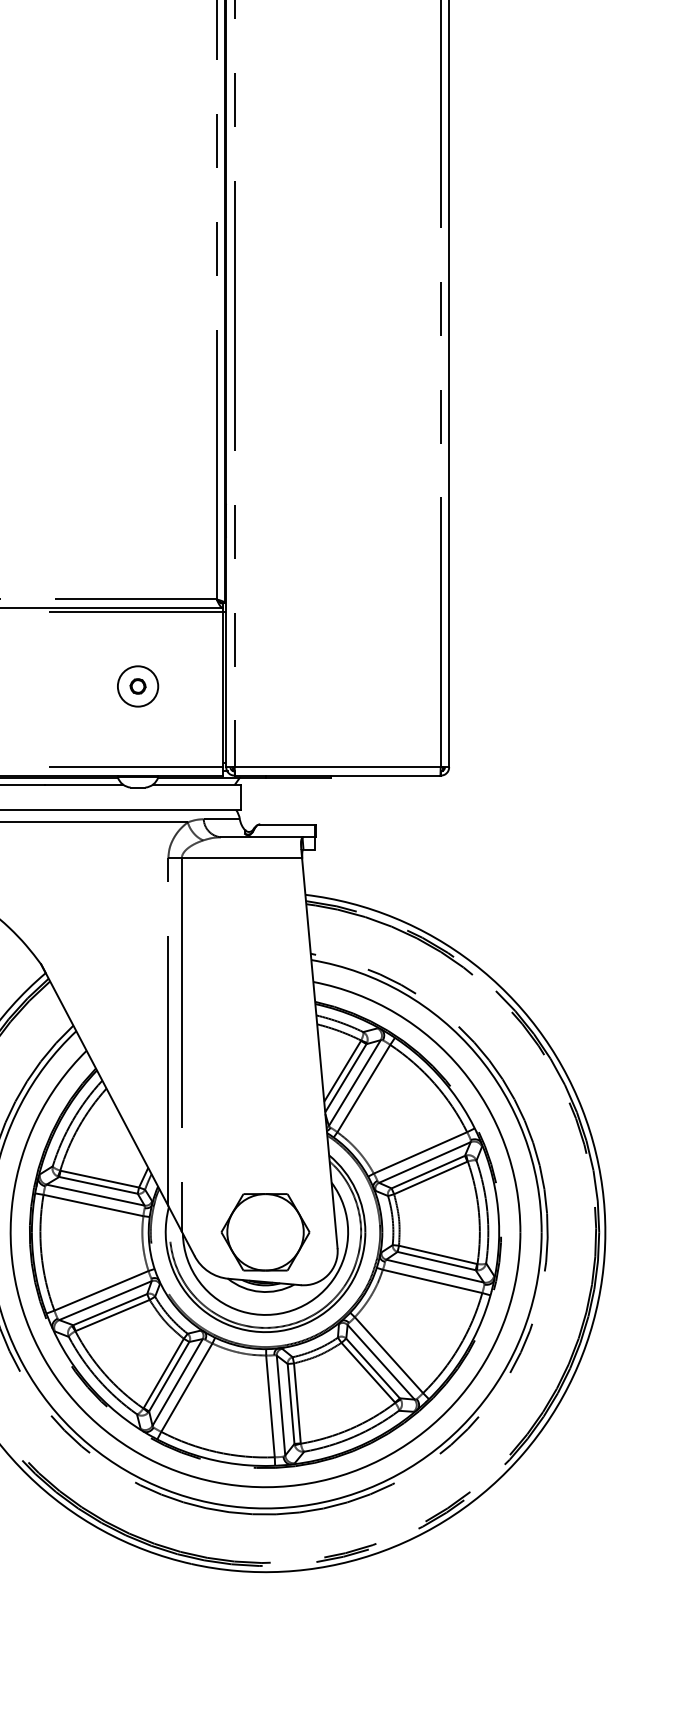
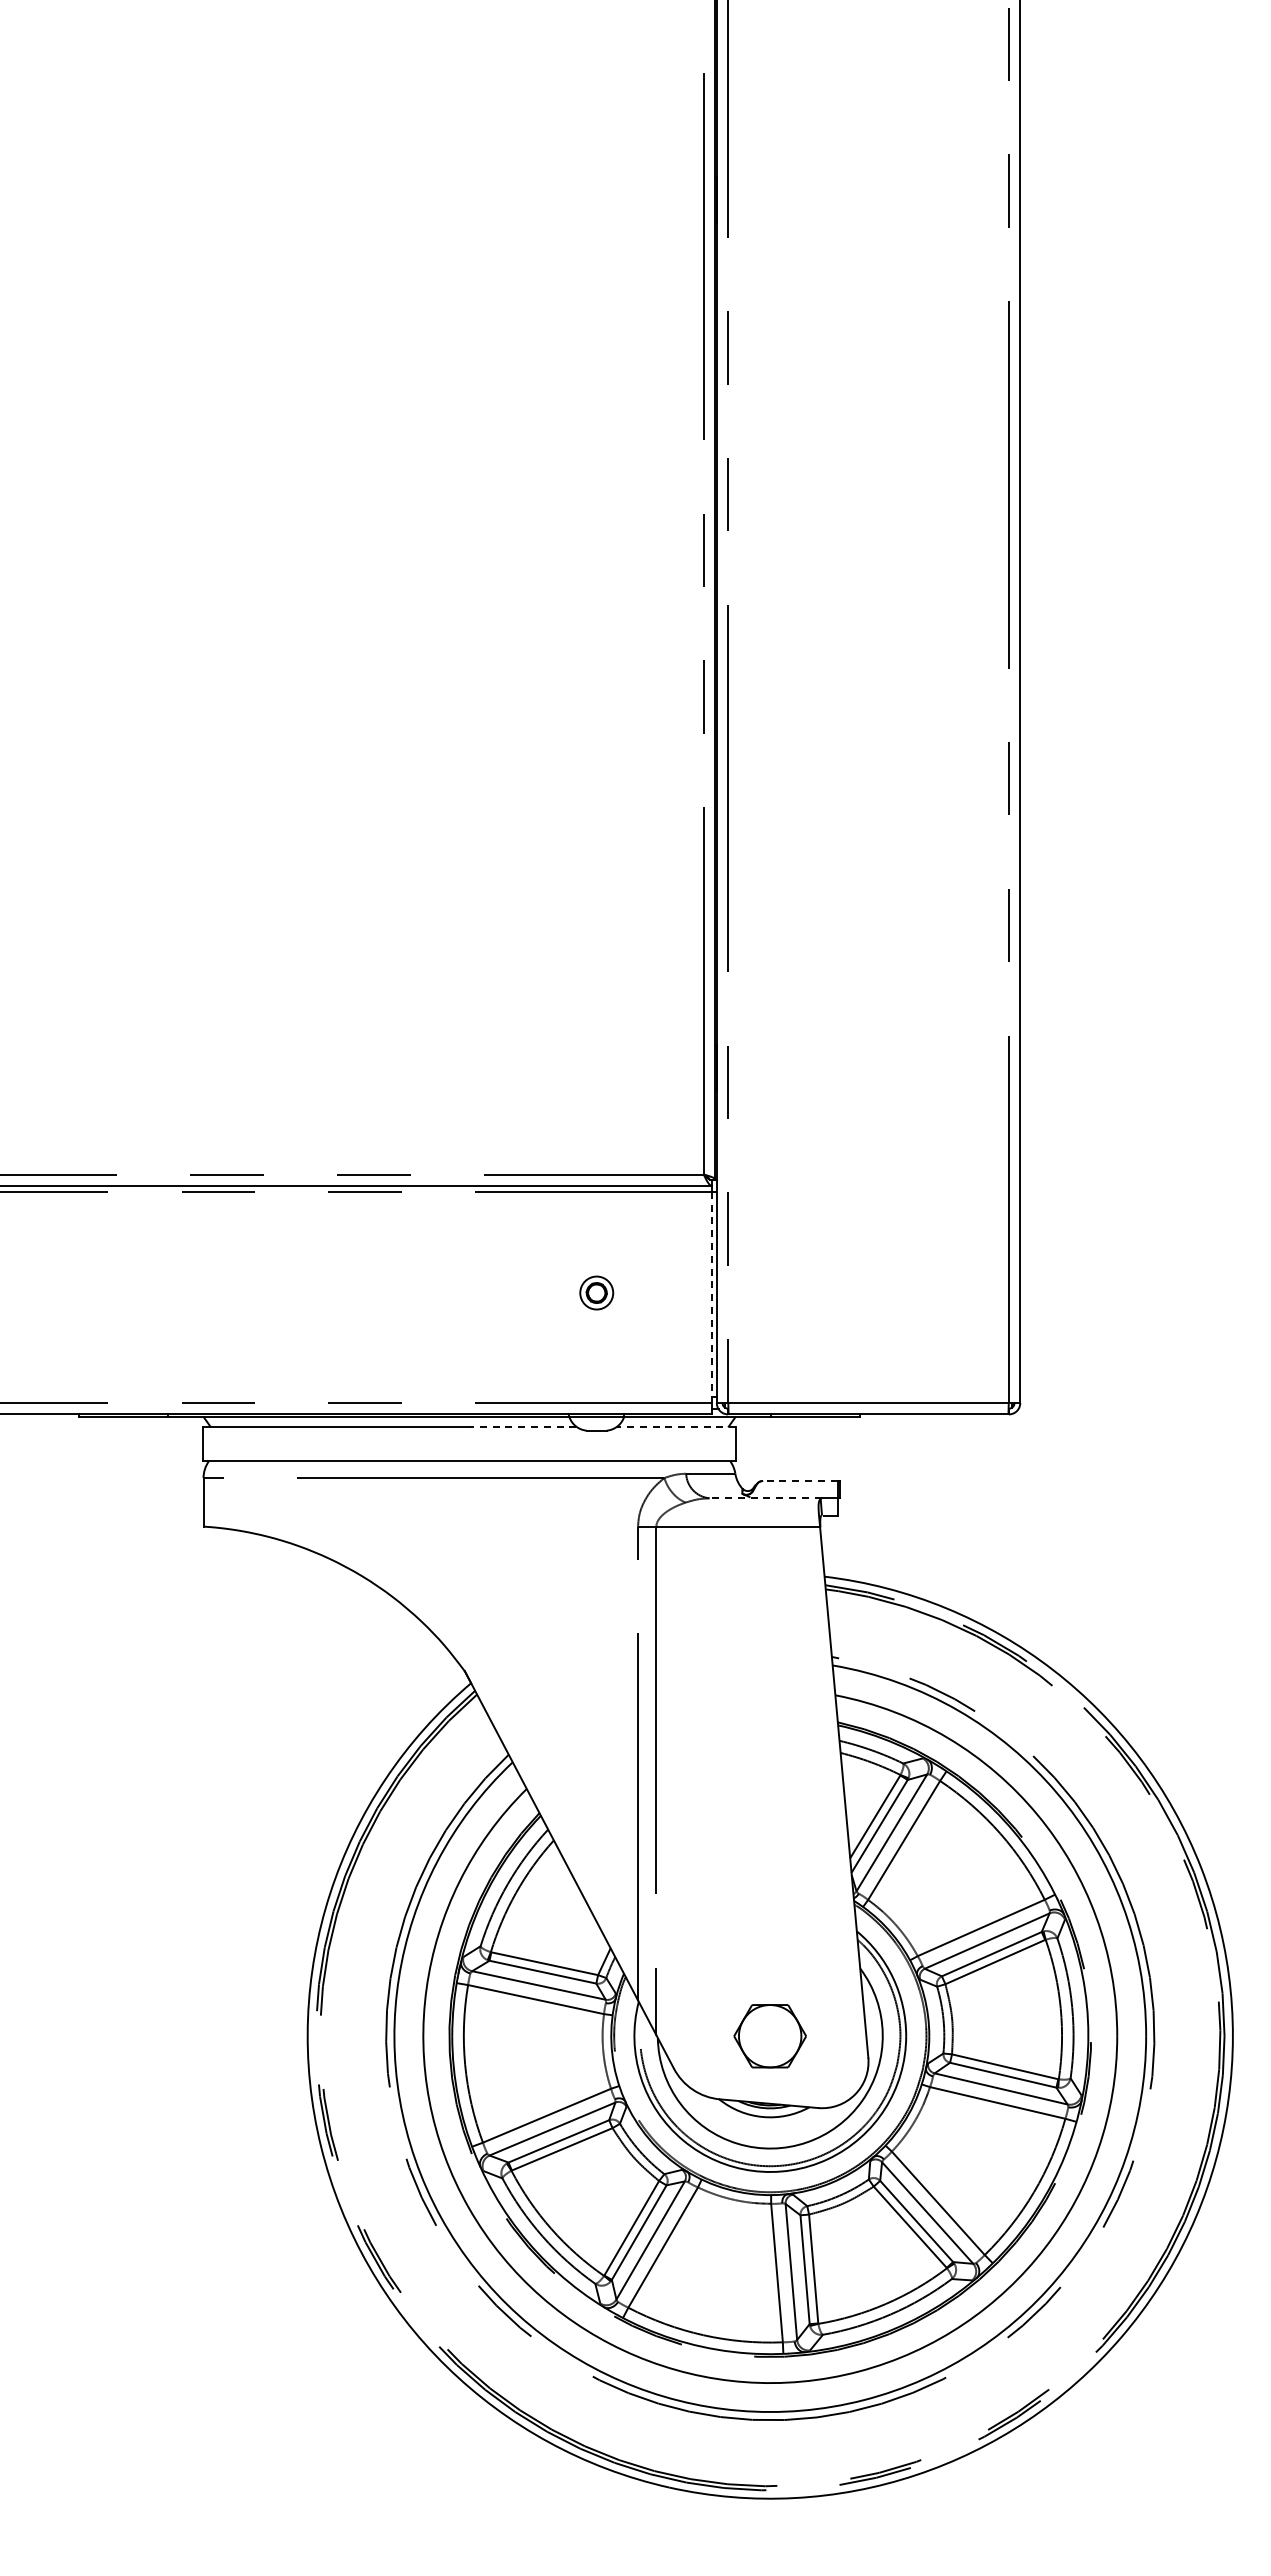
circle: (137, 686) -> (596, 1292), size x0.6
line: (223, 689) -> (712, 1297), solid -> dashed
line: (83, 784) -> (522, 1426), solid -> dashed
line: (196, 784) -> (676, 1426), solid -> dashed
line: (286, 824) -> (799, 1480), solid -> dashed
line: (262, 837) -> (765, 1498), solid -> dashed
part: (264, 1232) -> (769, 2036), size x0.6

